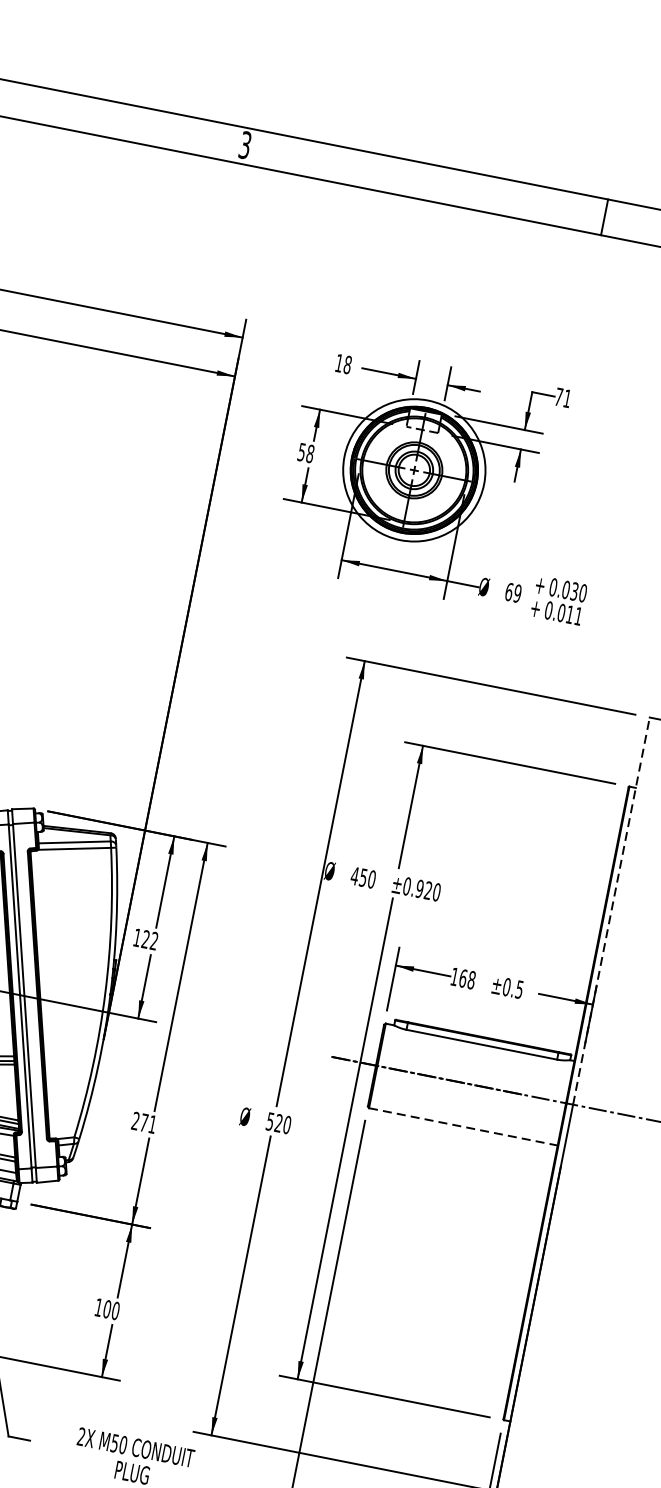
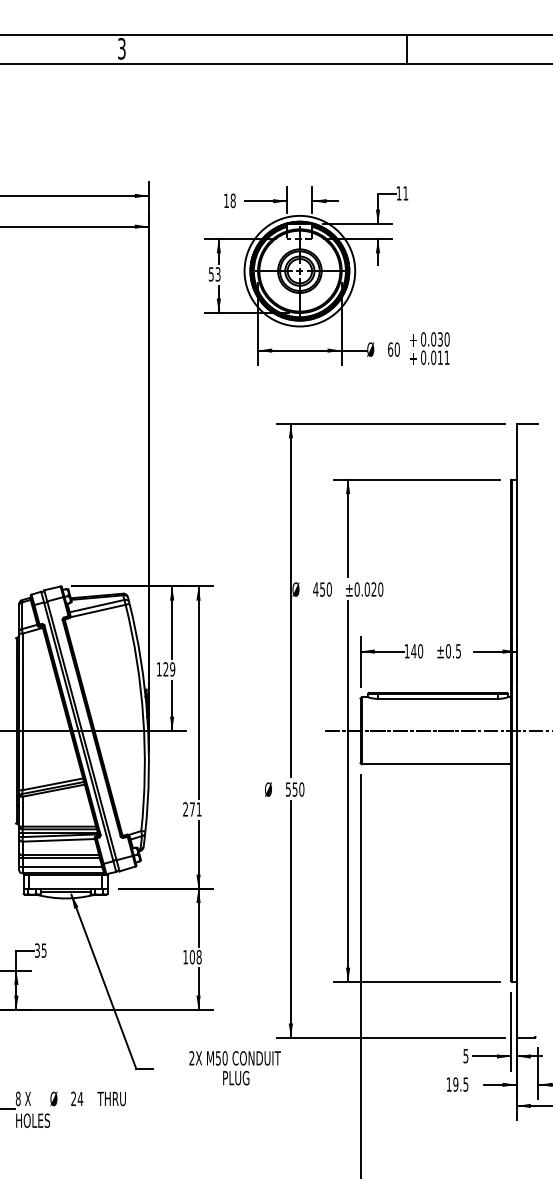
text: (558, 396) -> (398, 193), 71 -> 11
text: (309, 453) -> (217, 274), 58 -> 53
text: (516, 593) -> (396, 349), 69 -> 60
text: (418, 888) -> (366, 589), ±0.920 -> ±0.020
line: (611, 909) -> (516, 576), dashed -> solid
text: (154, 941) -> (172, 669), 122 -> 129
text: (467, 979) -> (417, 651), 168 -> 140
text: (278, 1123) -> (294, 789), 520 -> 550
line: (463, 1127) -> (436, 764), dashed -> solid
text: (115, 1309) -> (198, 956), 100 -> 108

